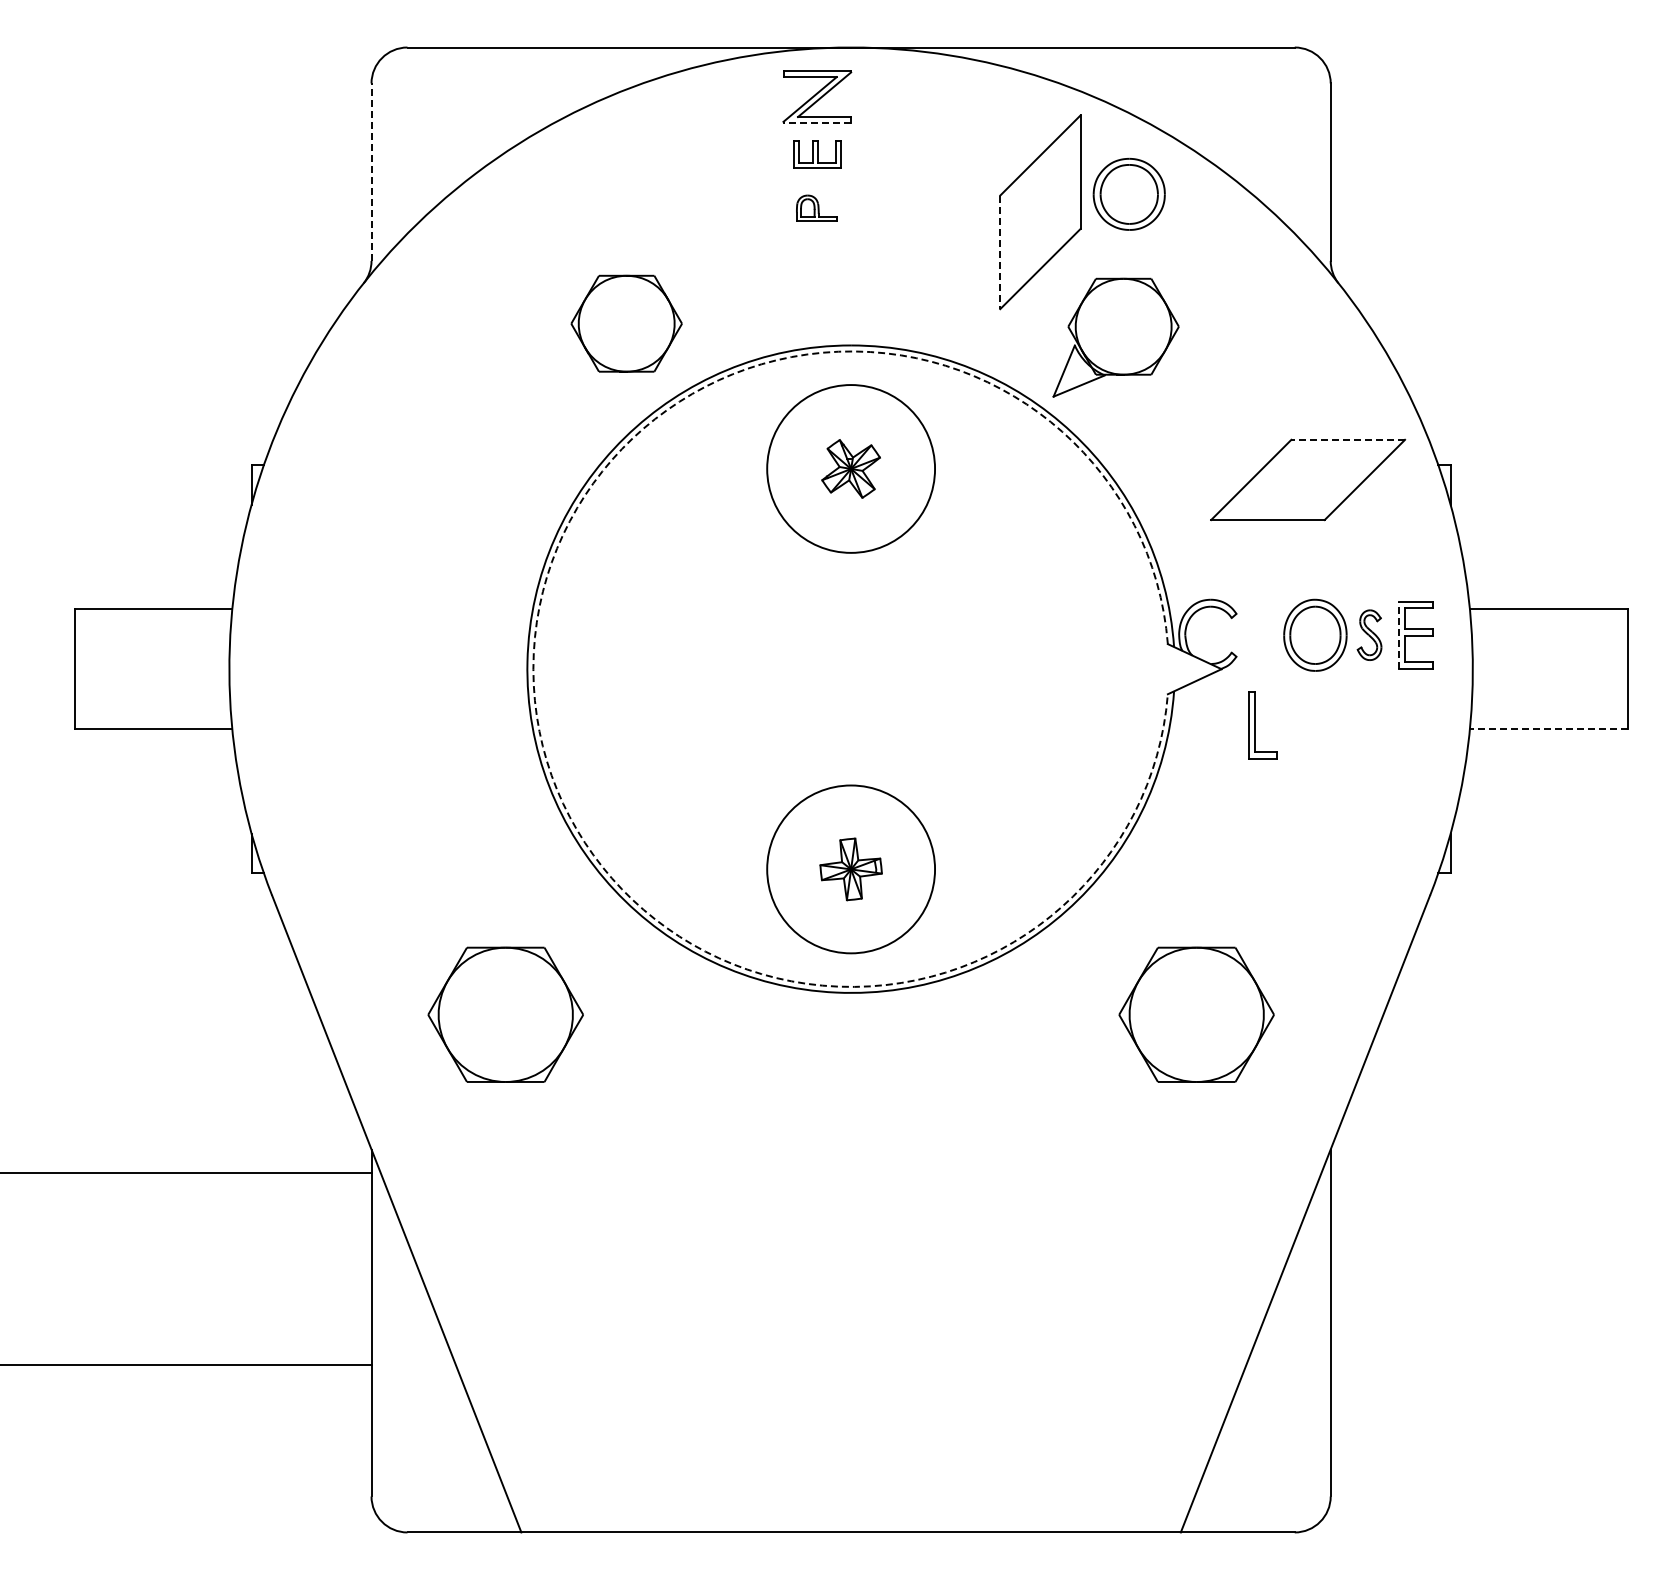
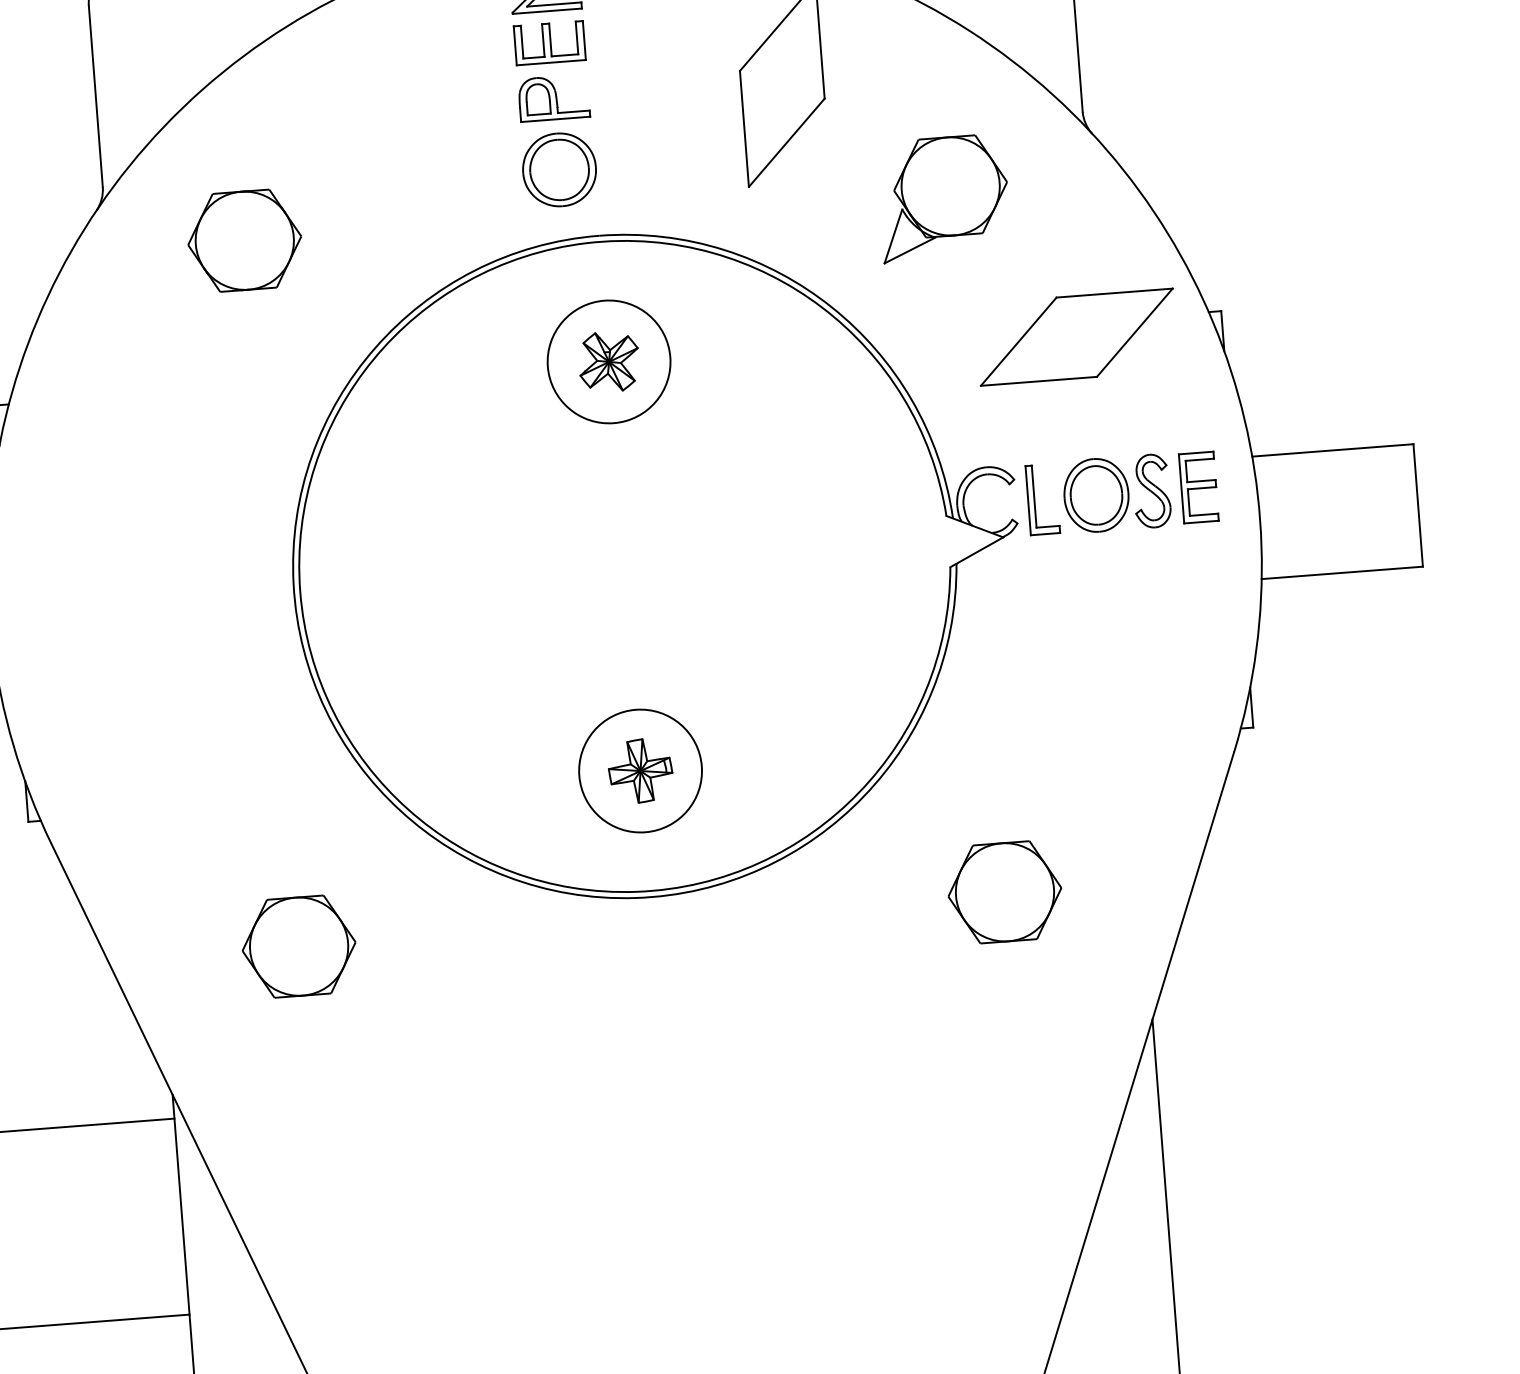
line: (817, 123) -> (547, 11), dashed -> solid
part: (817, 153) -> (549, 42), size x1.43
line: (371, 172) -> (95, 96), dashed -> solid
part: (1128, 193) -> (558, 169), moved
part: (816, 207) -> (553, 97), size x1.67
line: (1000, 252) -> (744, 129), dashed -> solid
part: (626, 323) -> (244, 240), moved
part: (1115, 337) -> (943, 198), moved
line: (1348, 439) -> (1114, 292), dashed -> solid
circle: (851, 468) -> (609, 361), size x0.71
part: (1369, 634) -> (1151, 490), size x1.43
line: (1398, 635) -> (1181, 489), dashed -> solid
arc: (533, 669) -> (300, 591), dashed -> solid
part: (1255, 725) -> (1035, 500), moved
line: (1548, 729) -> (1342, 573), dashed -> solid
circle: (851, 869) -> (640, 771), size x0.71
part: (505, 1014) -> (298, 946), size x0.71
part: (1196, 1014) -> (1004, 892), size x0.71

